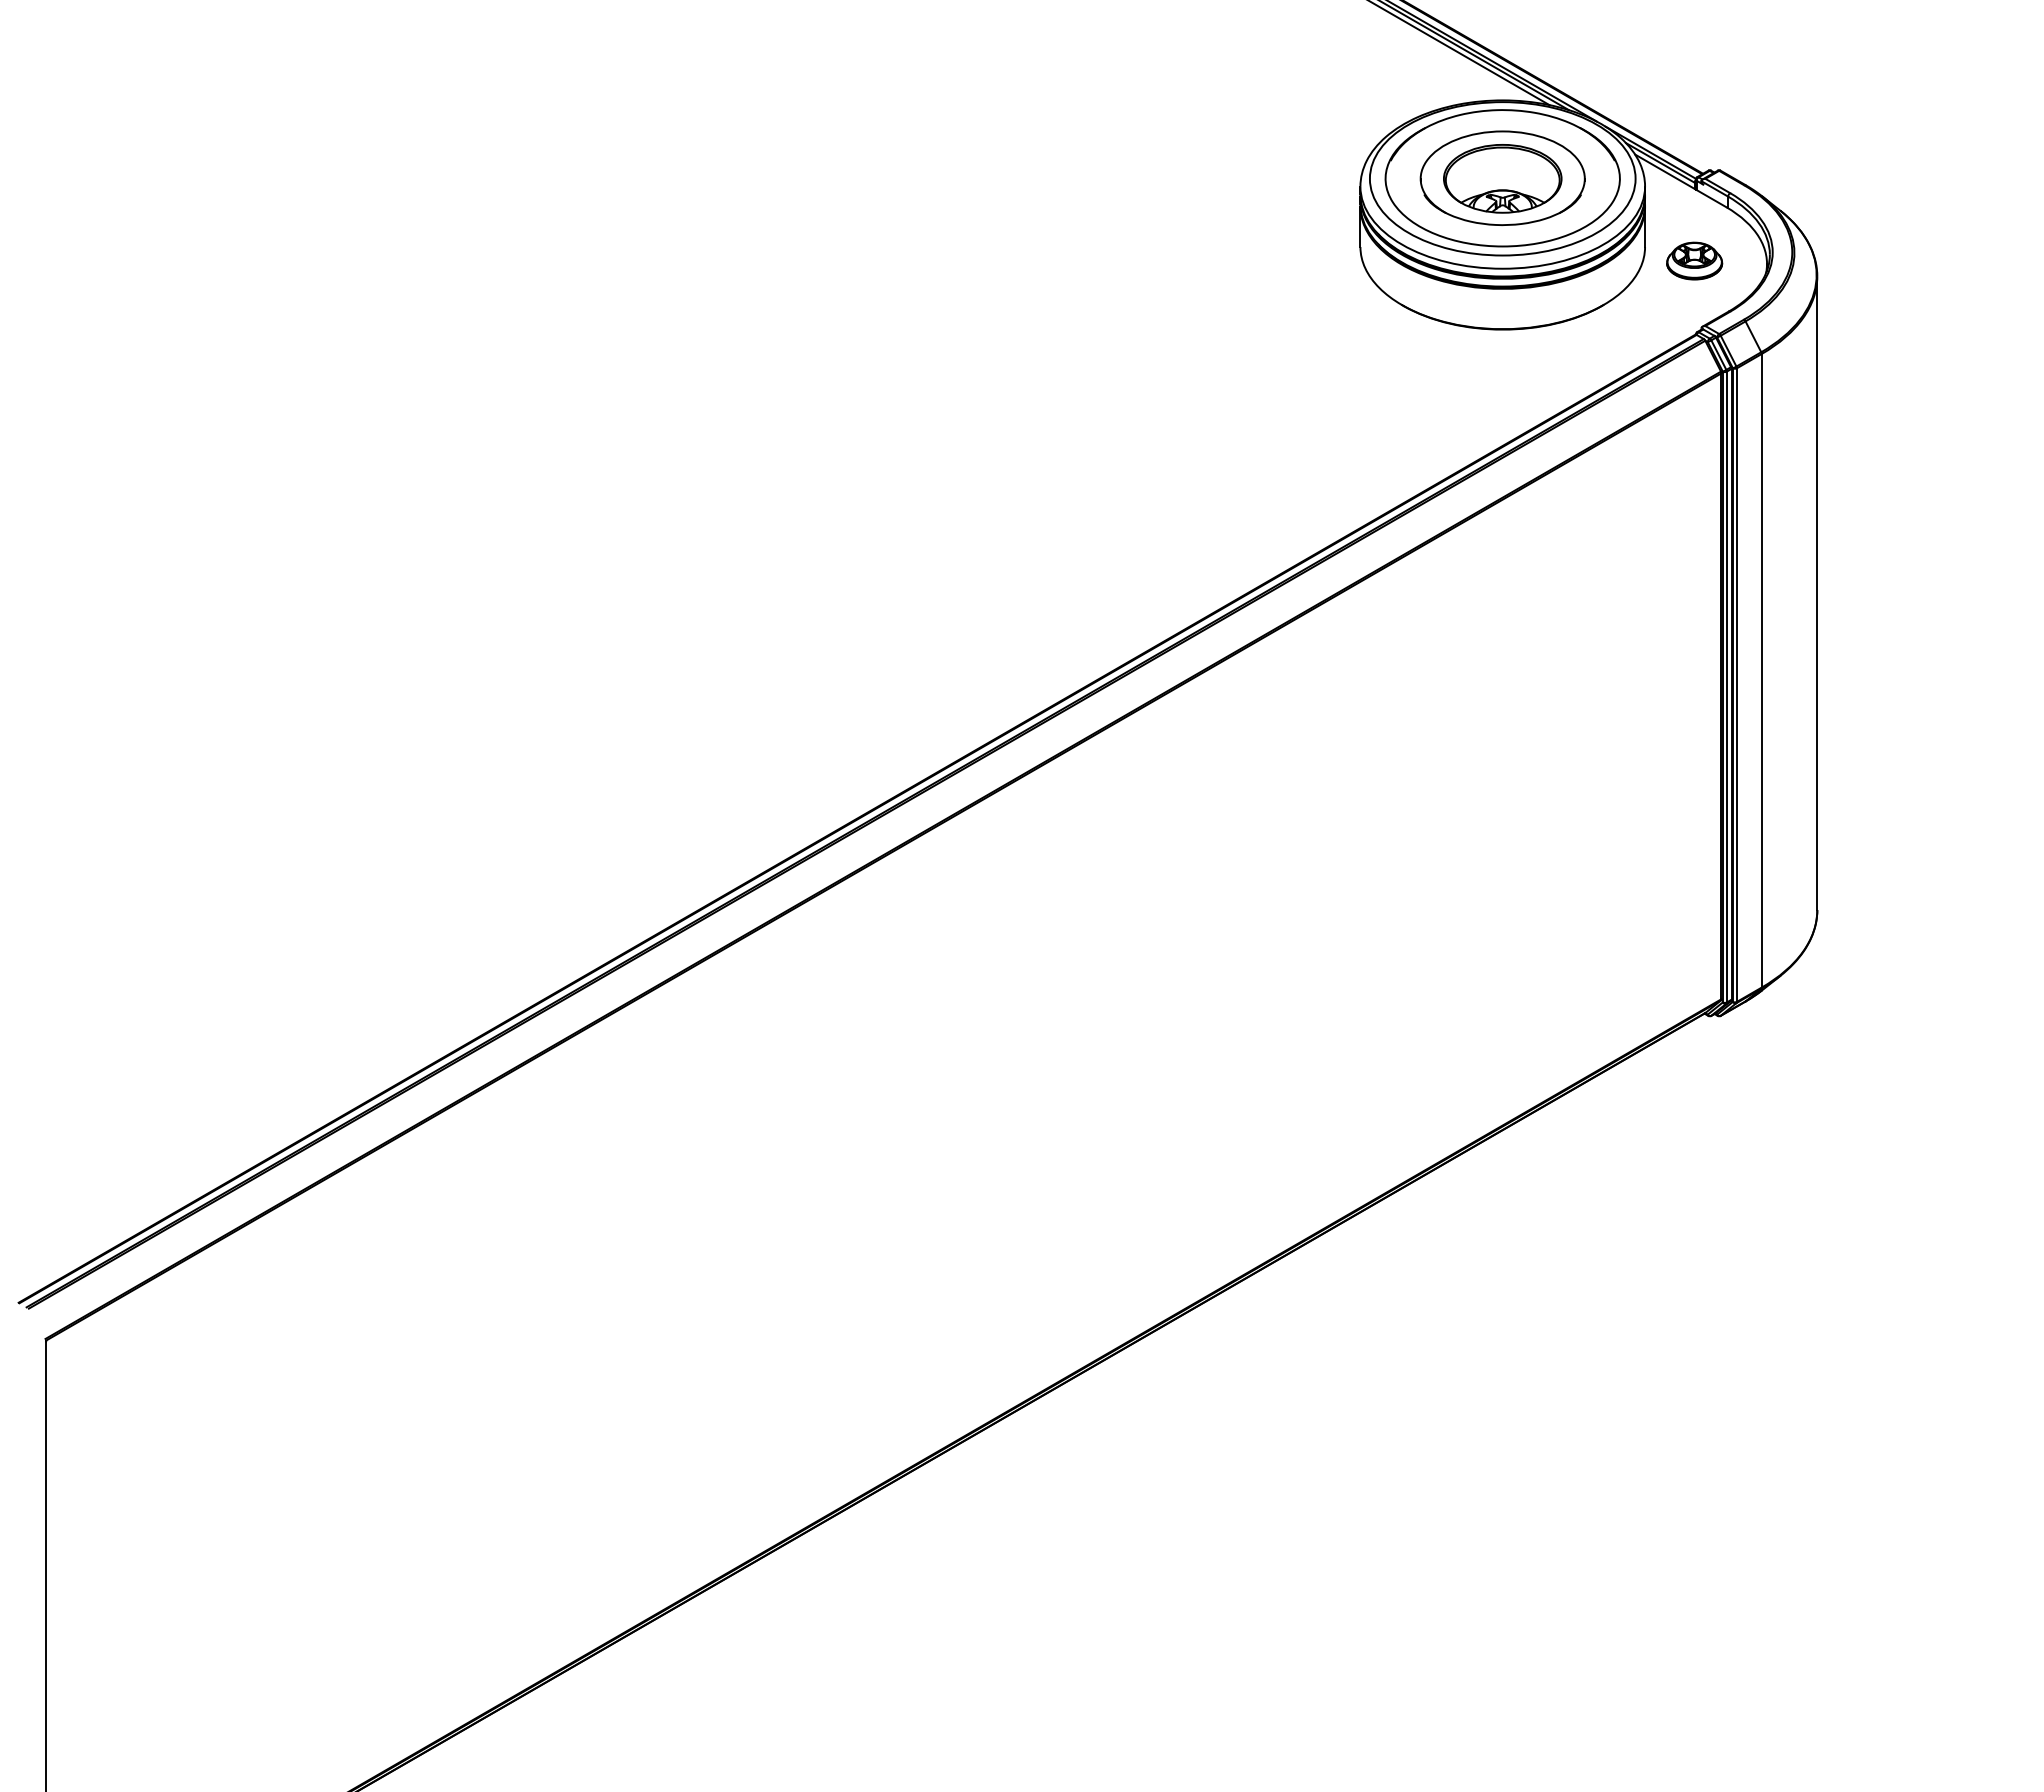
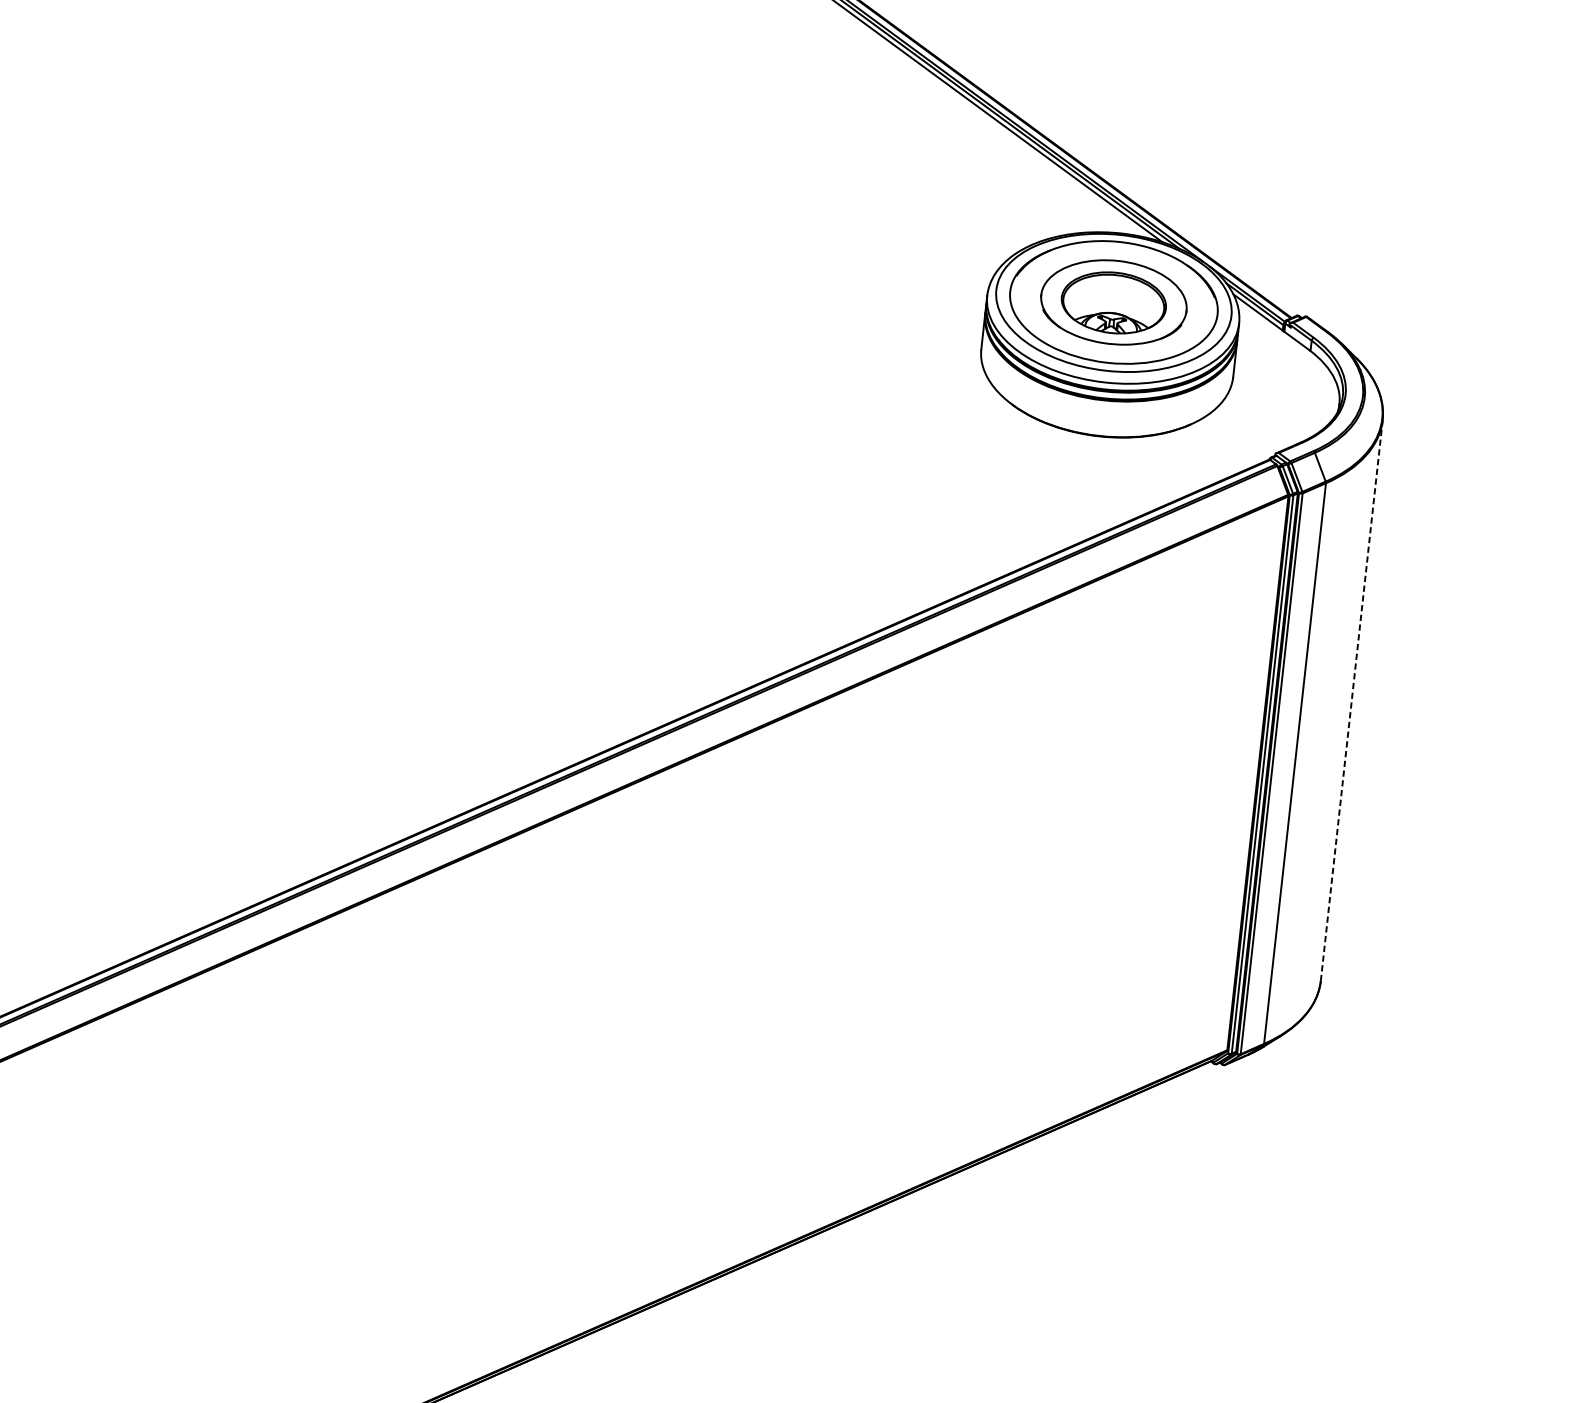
part: (1694, 260) -> (1275, 393), removed
line: (1817, 593) -> (1351, 700), solid -> dashed

